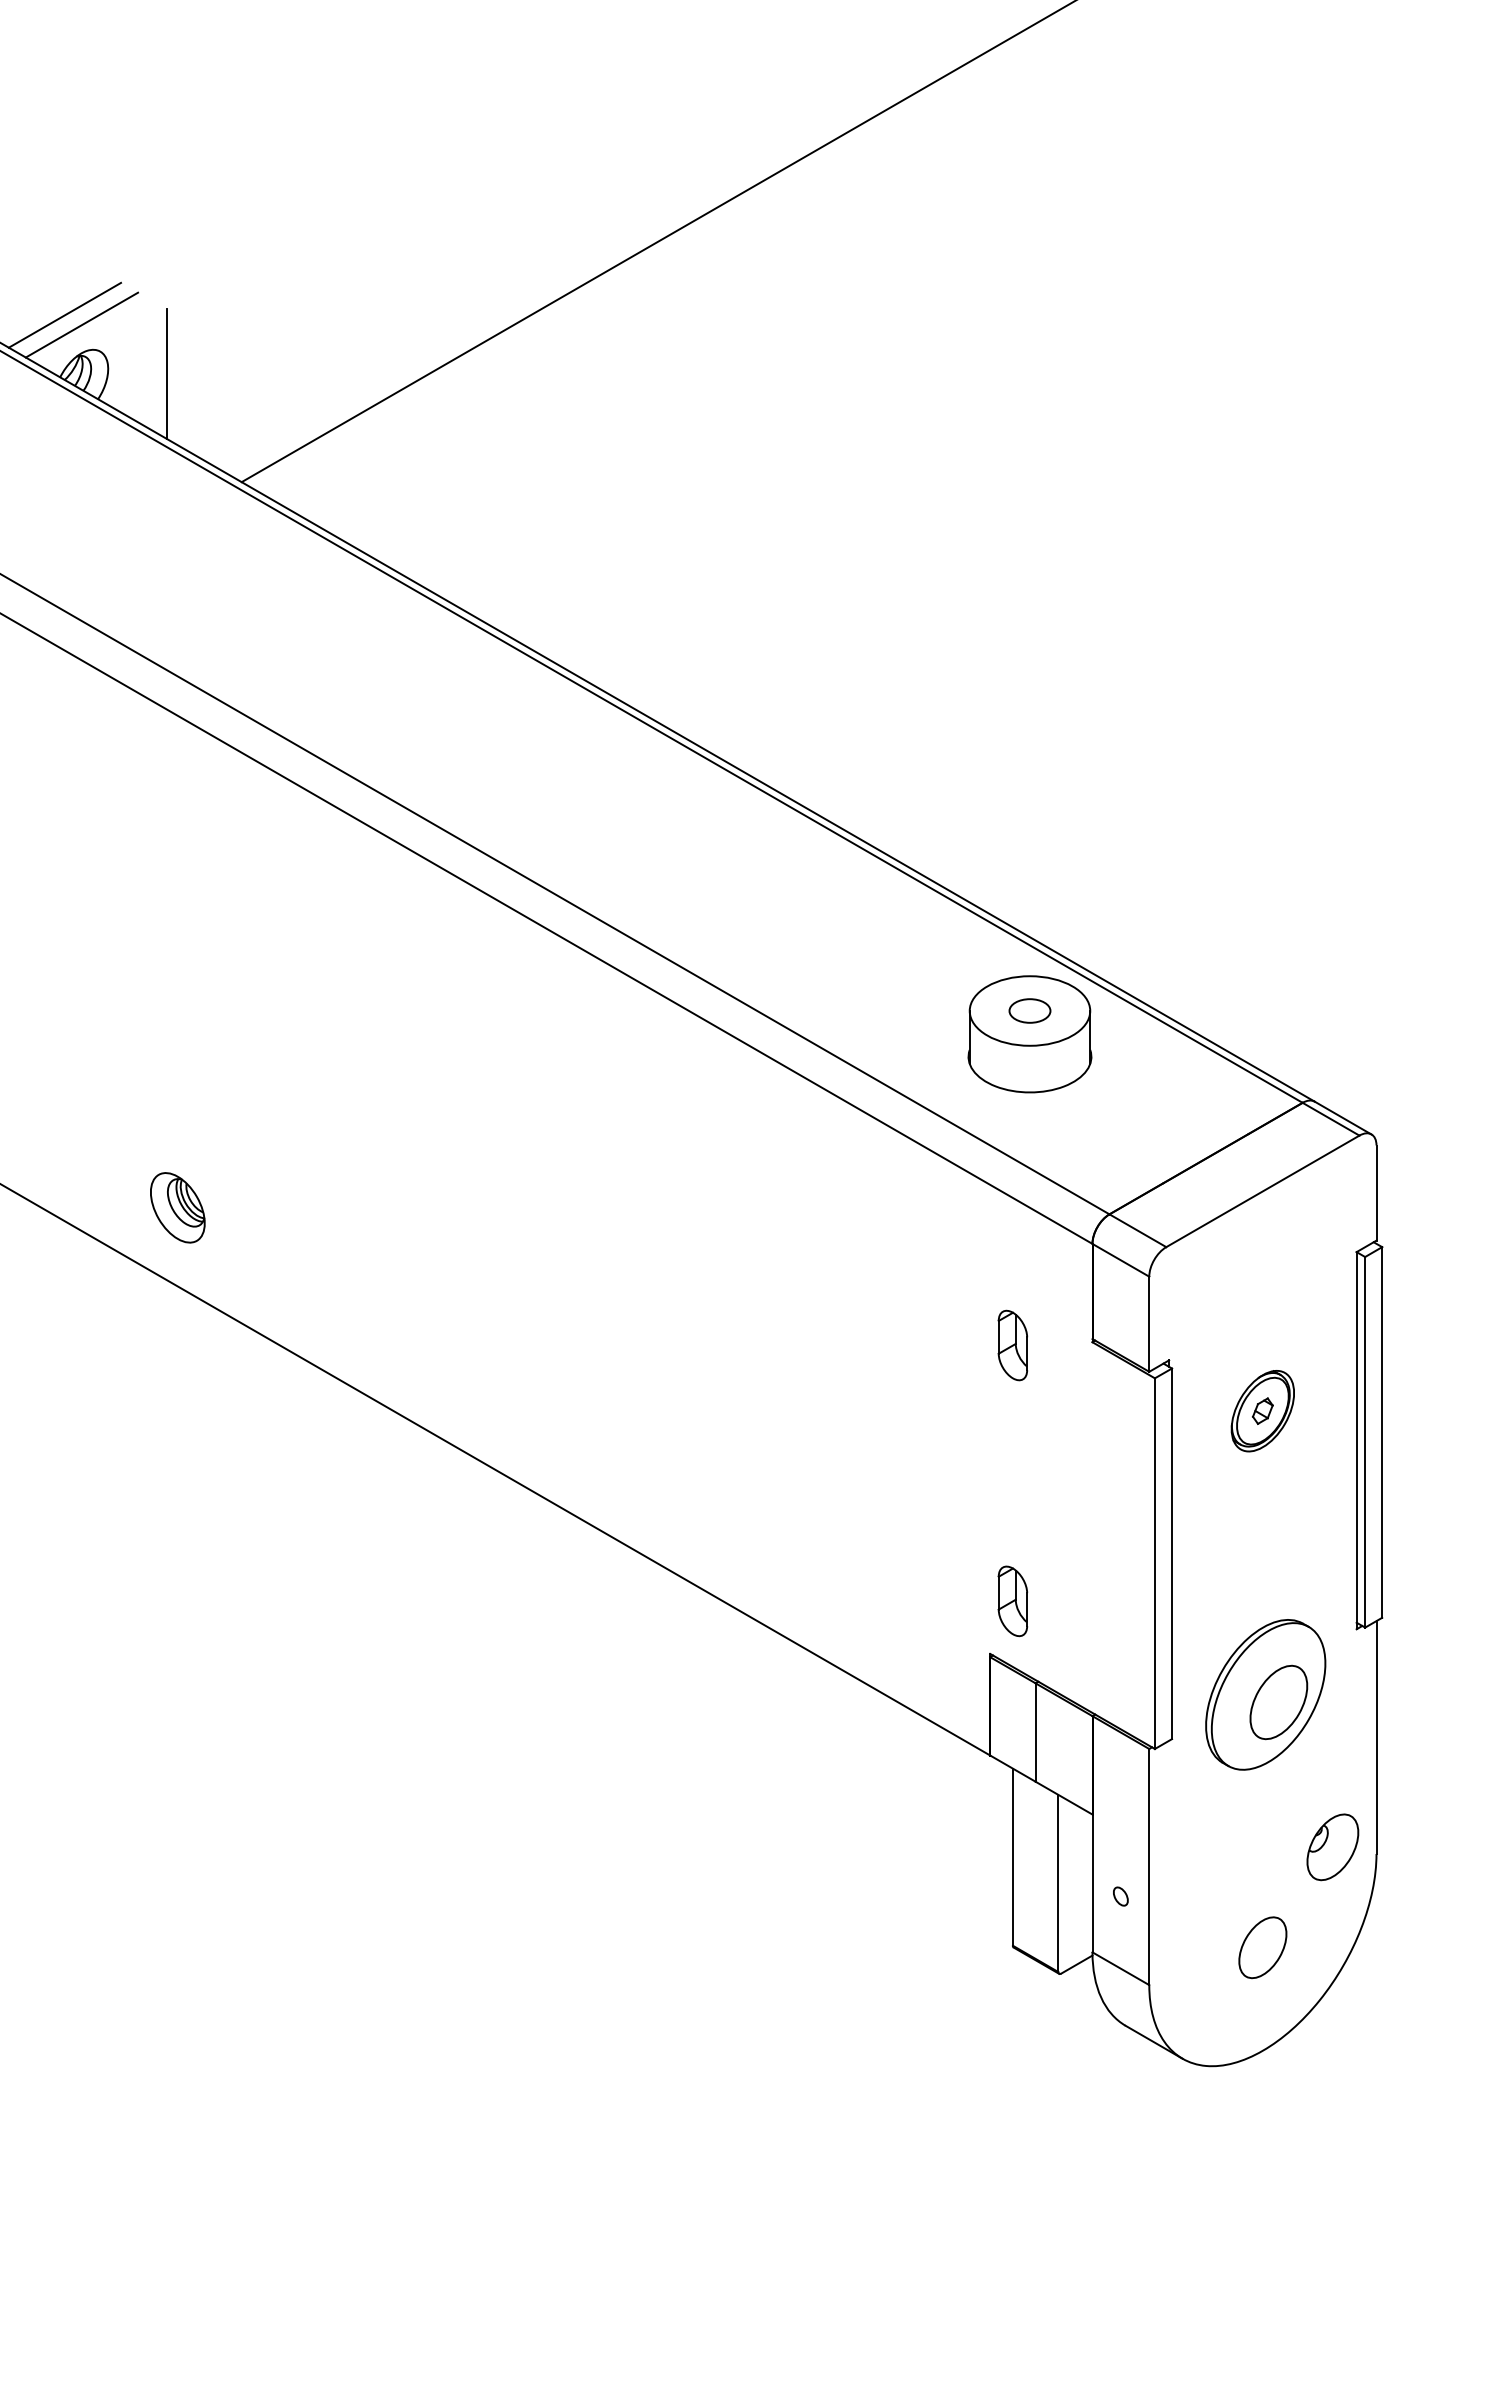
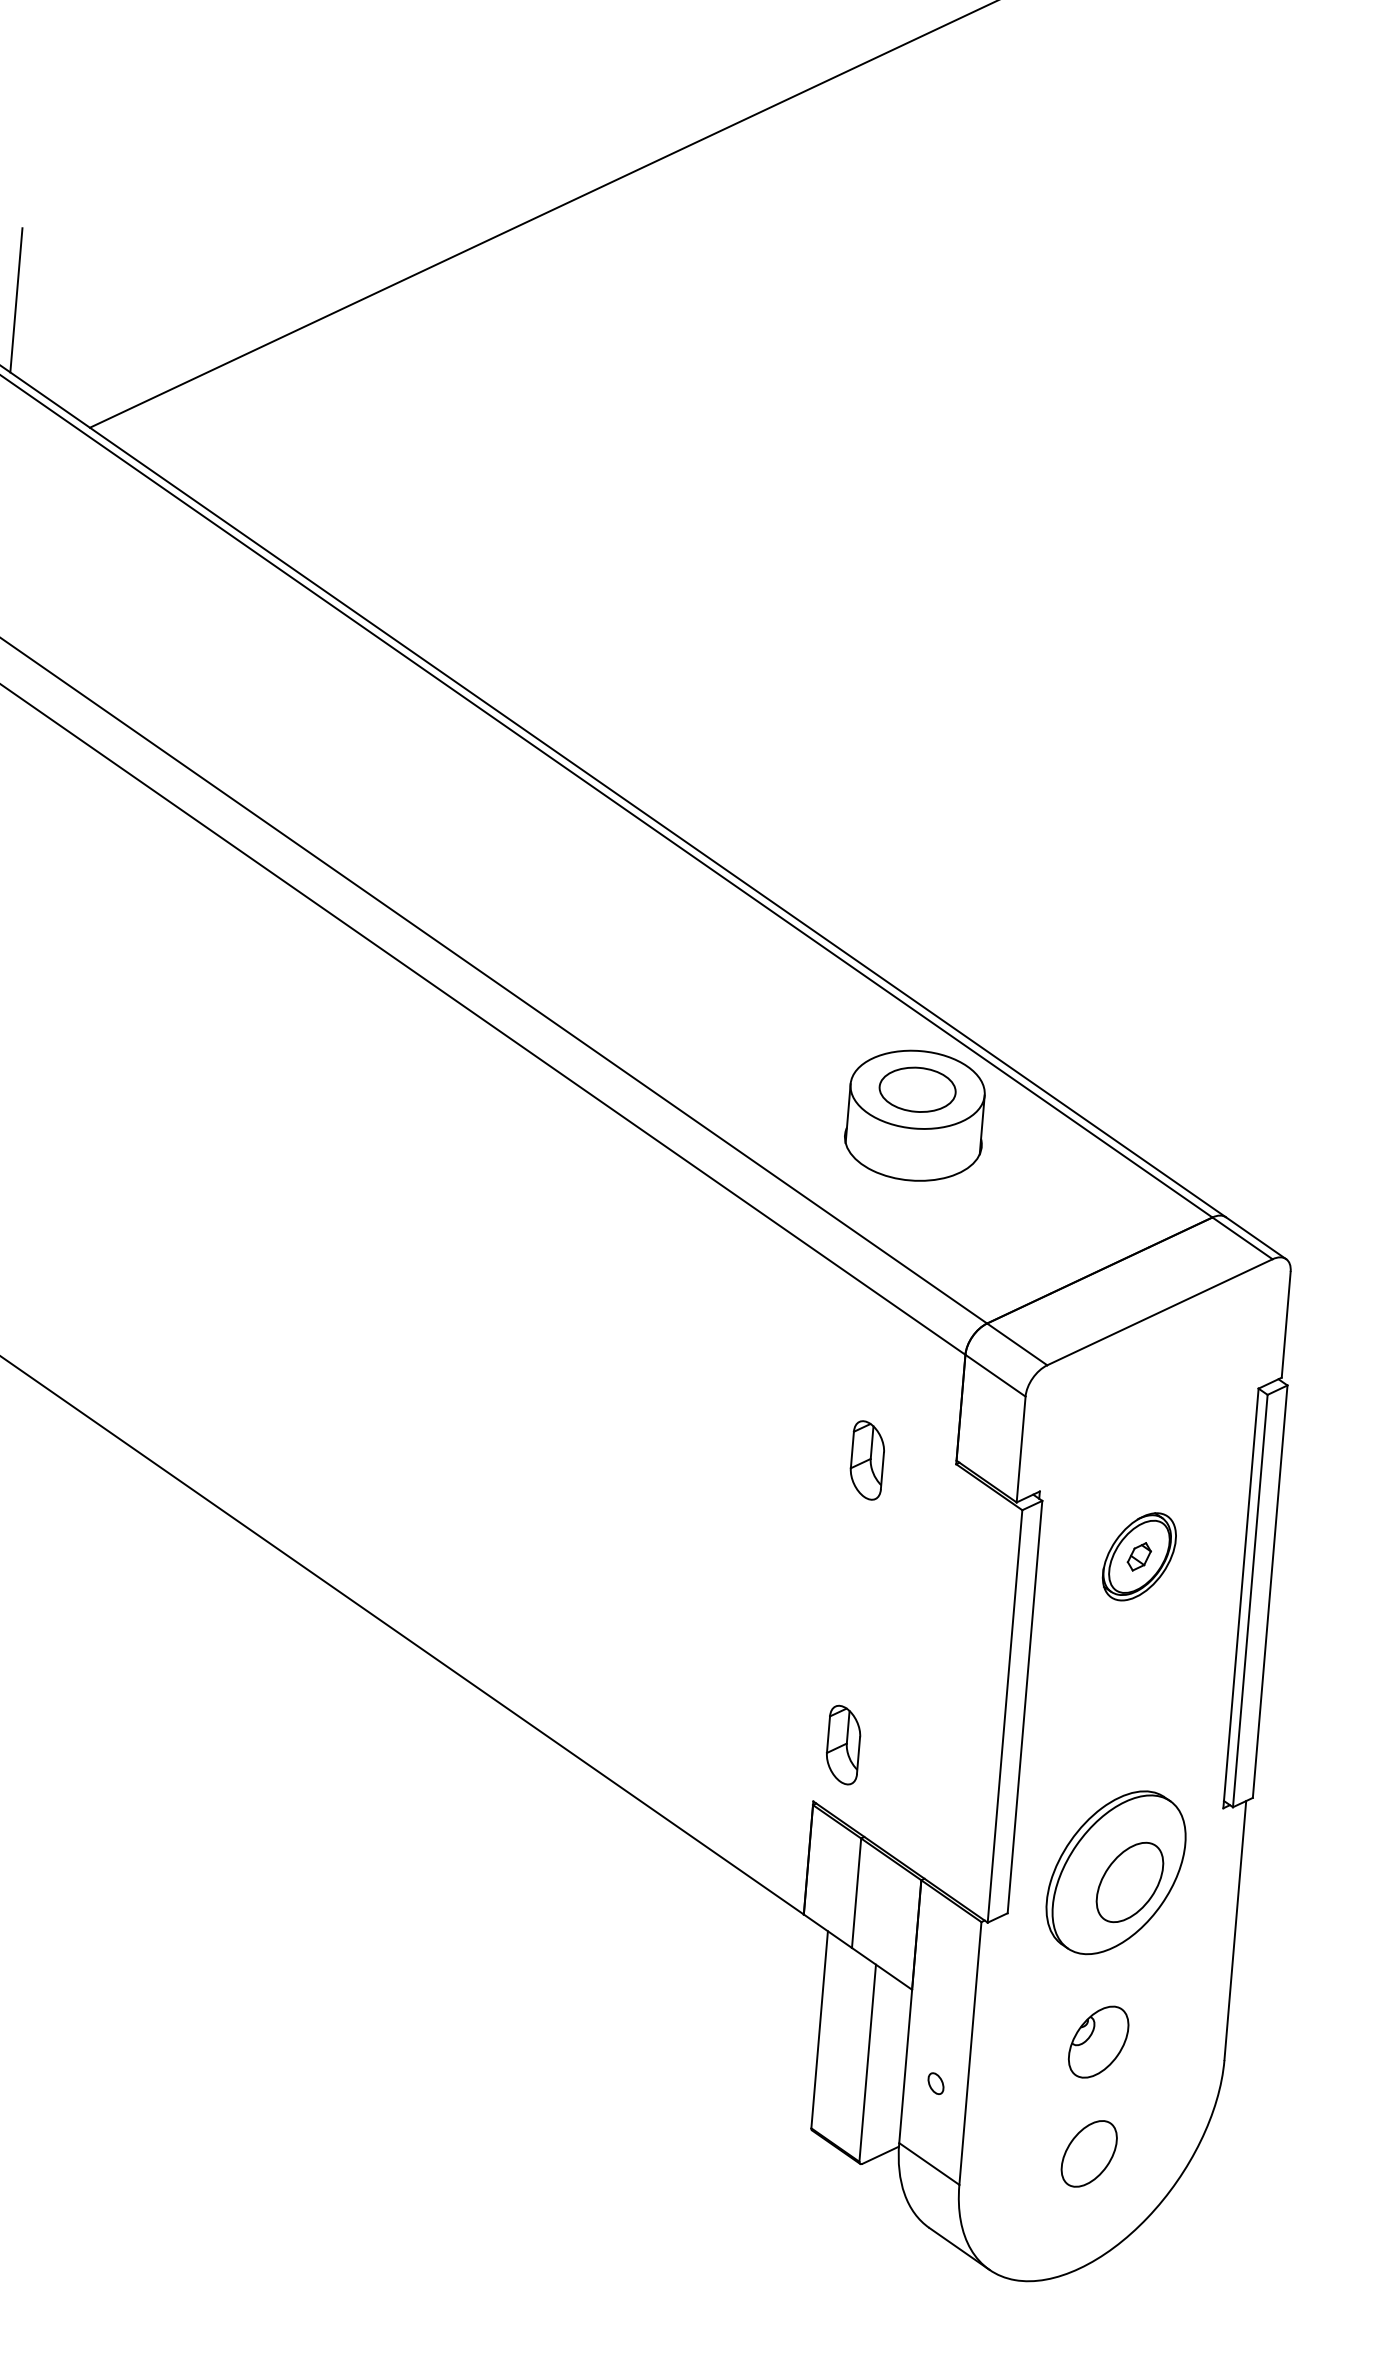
part: (1029, 1010) -> (917, 1089), size x1.67
part: (1332, 1847) -> (1098, 2042), moved

